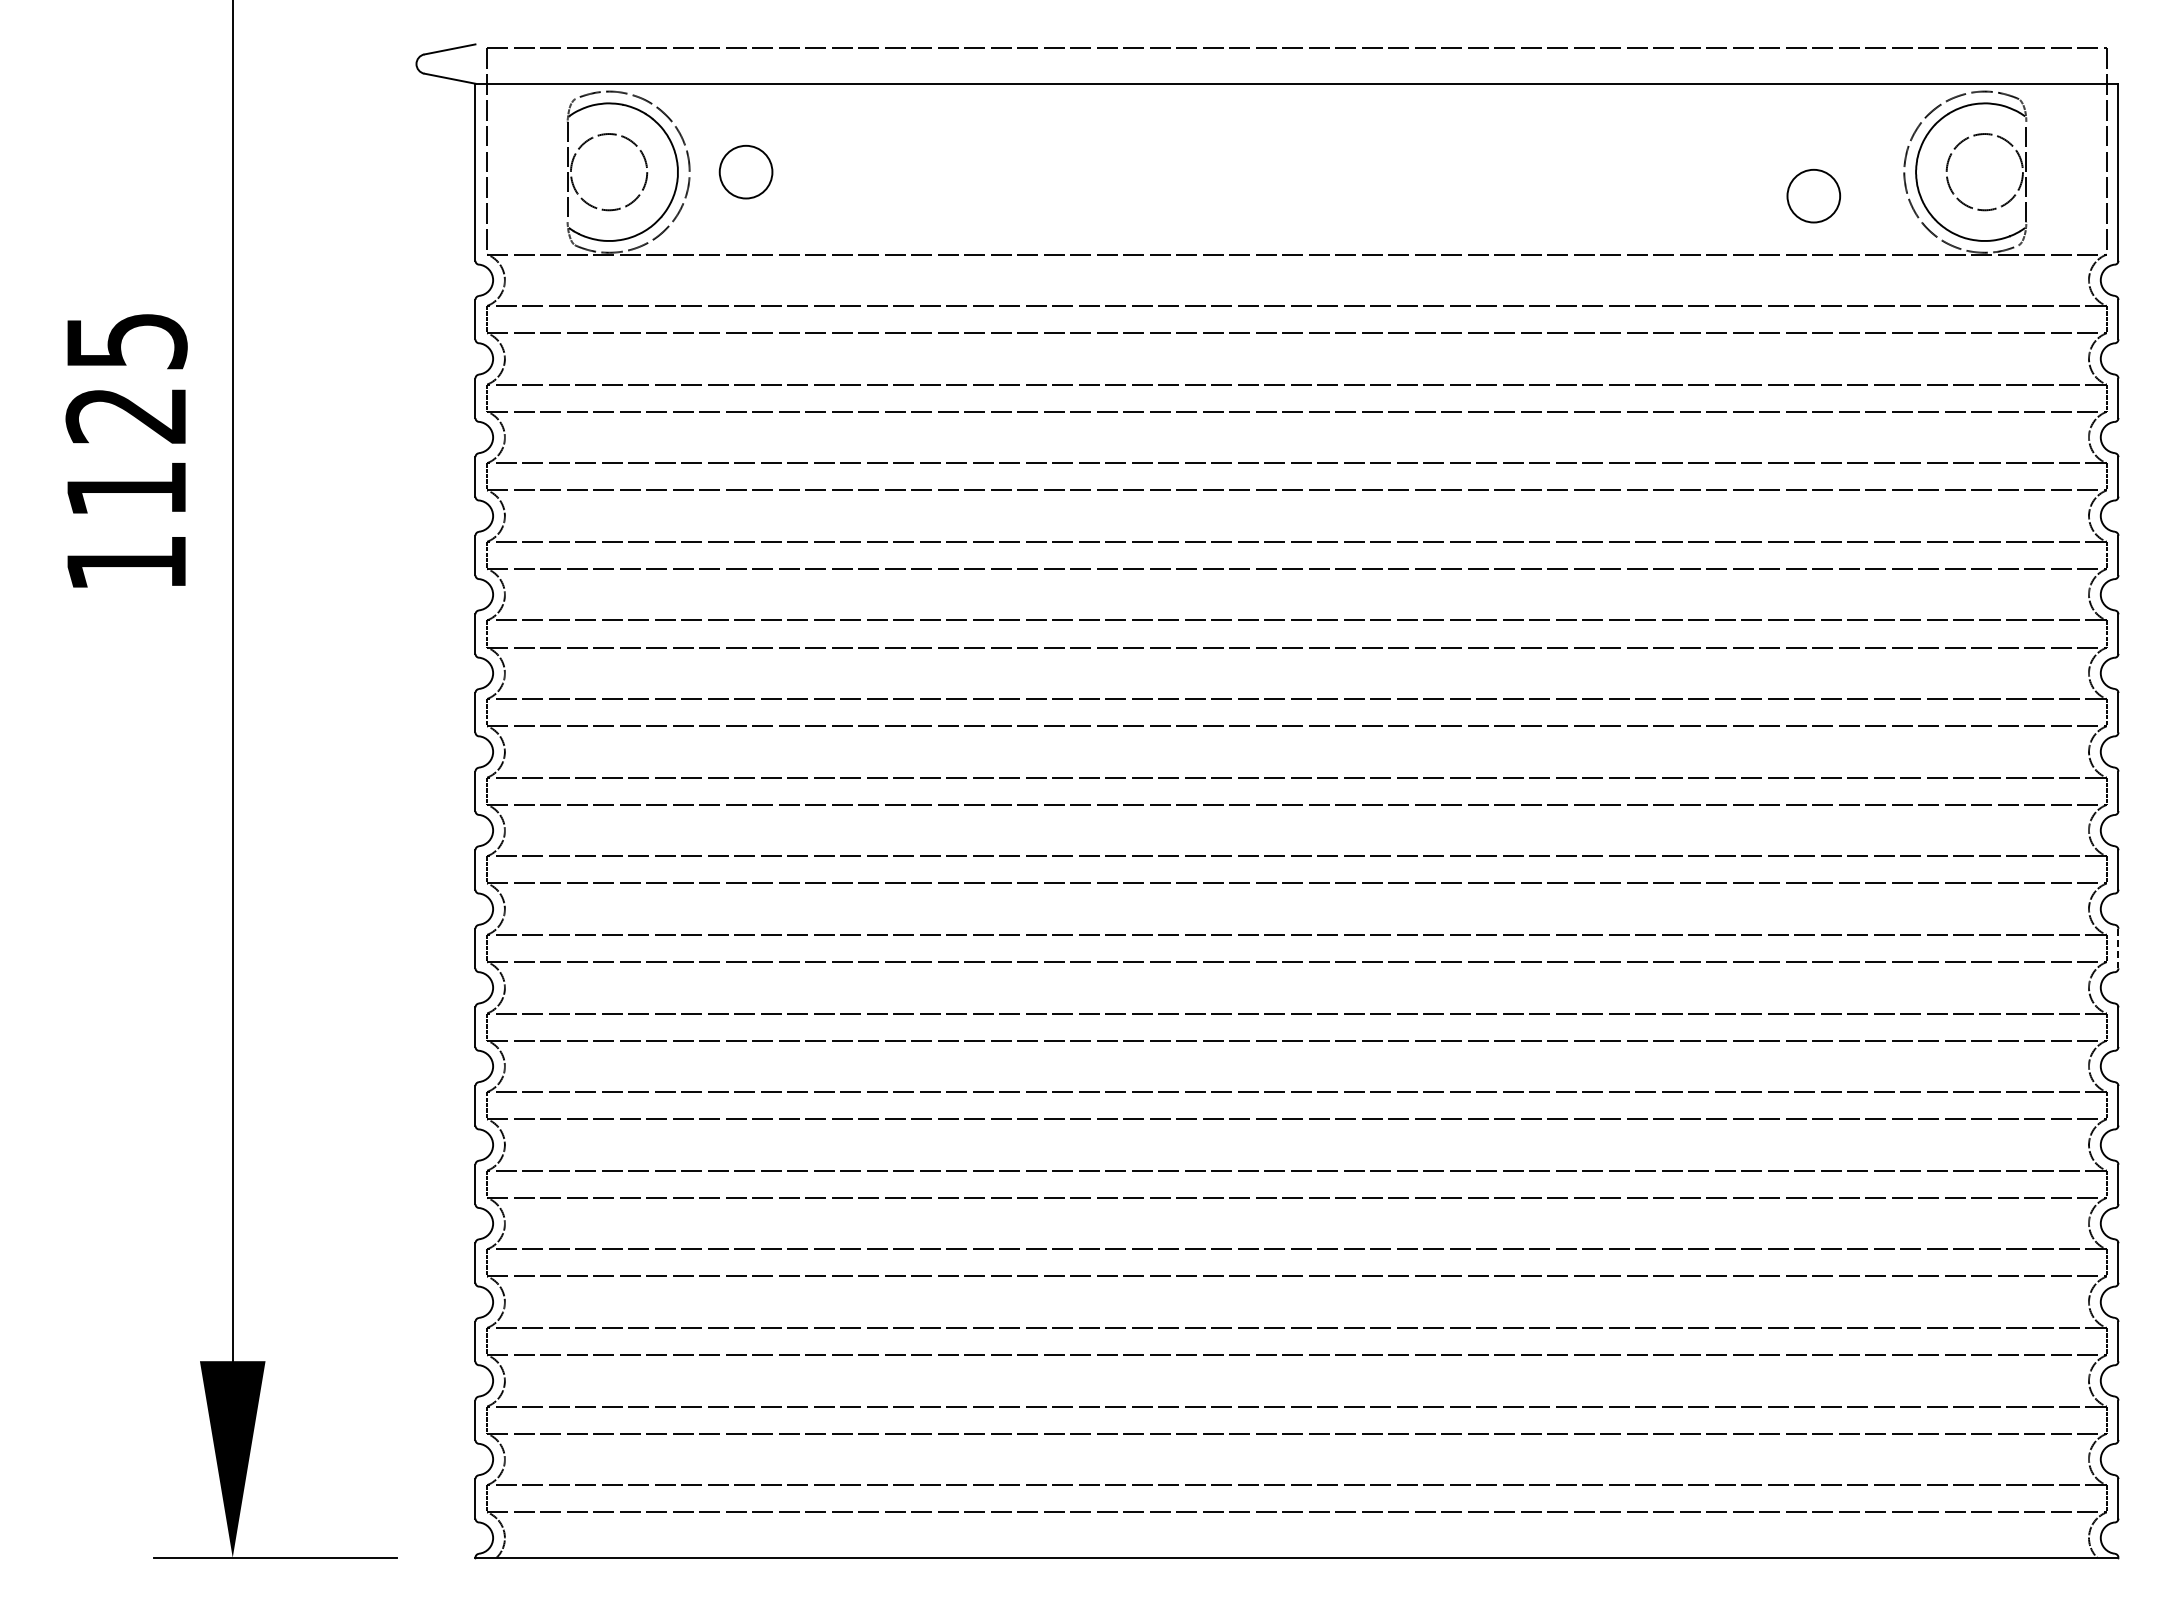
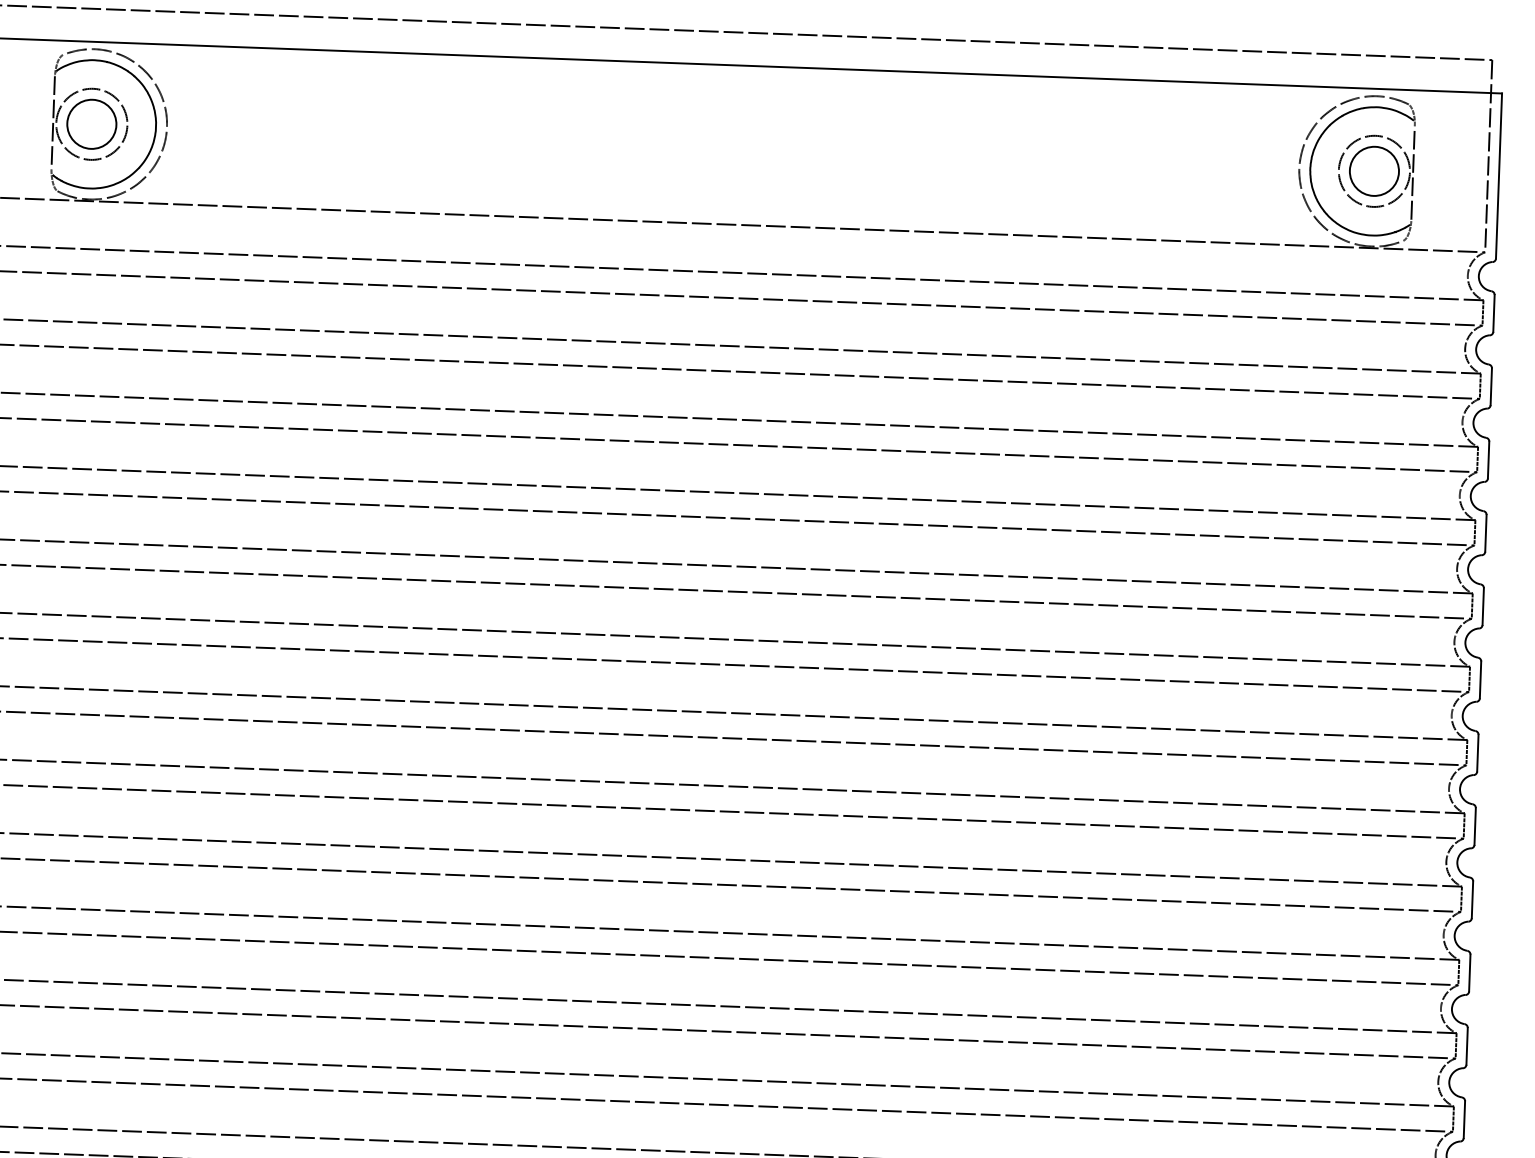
circle: (745, 172) -> (91, 124), moved
circle: (1813, 196) -> (1374, 171), moved
line: (2118, 948) -> (1472, 899), dashed -> solid

